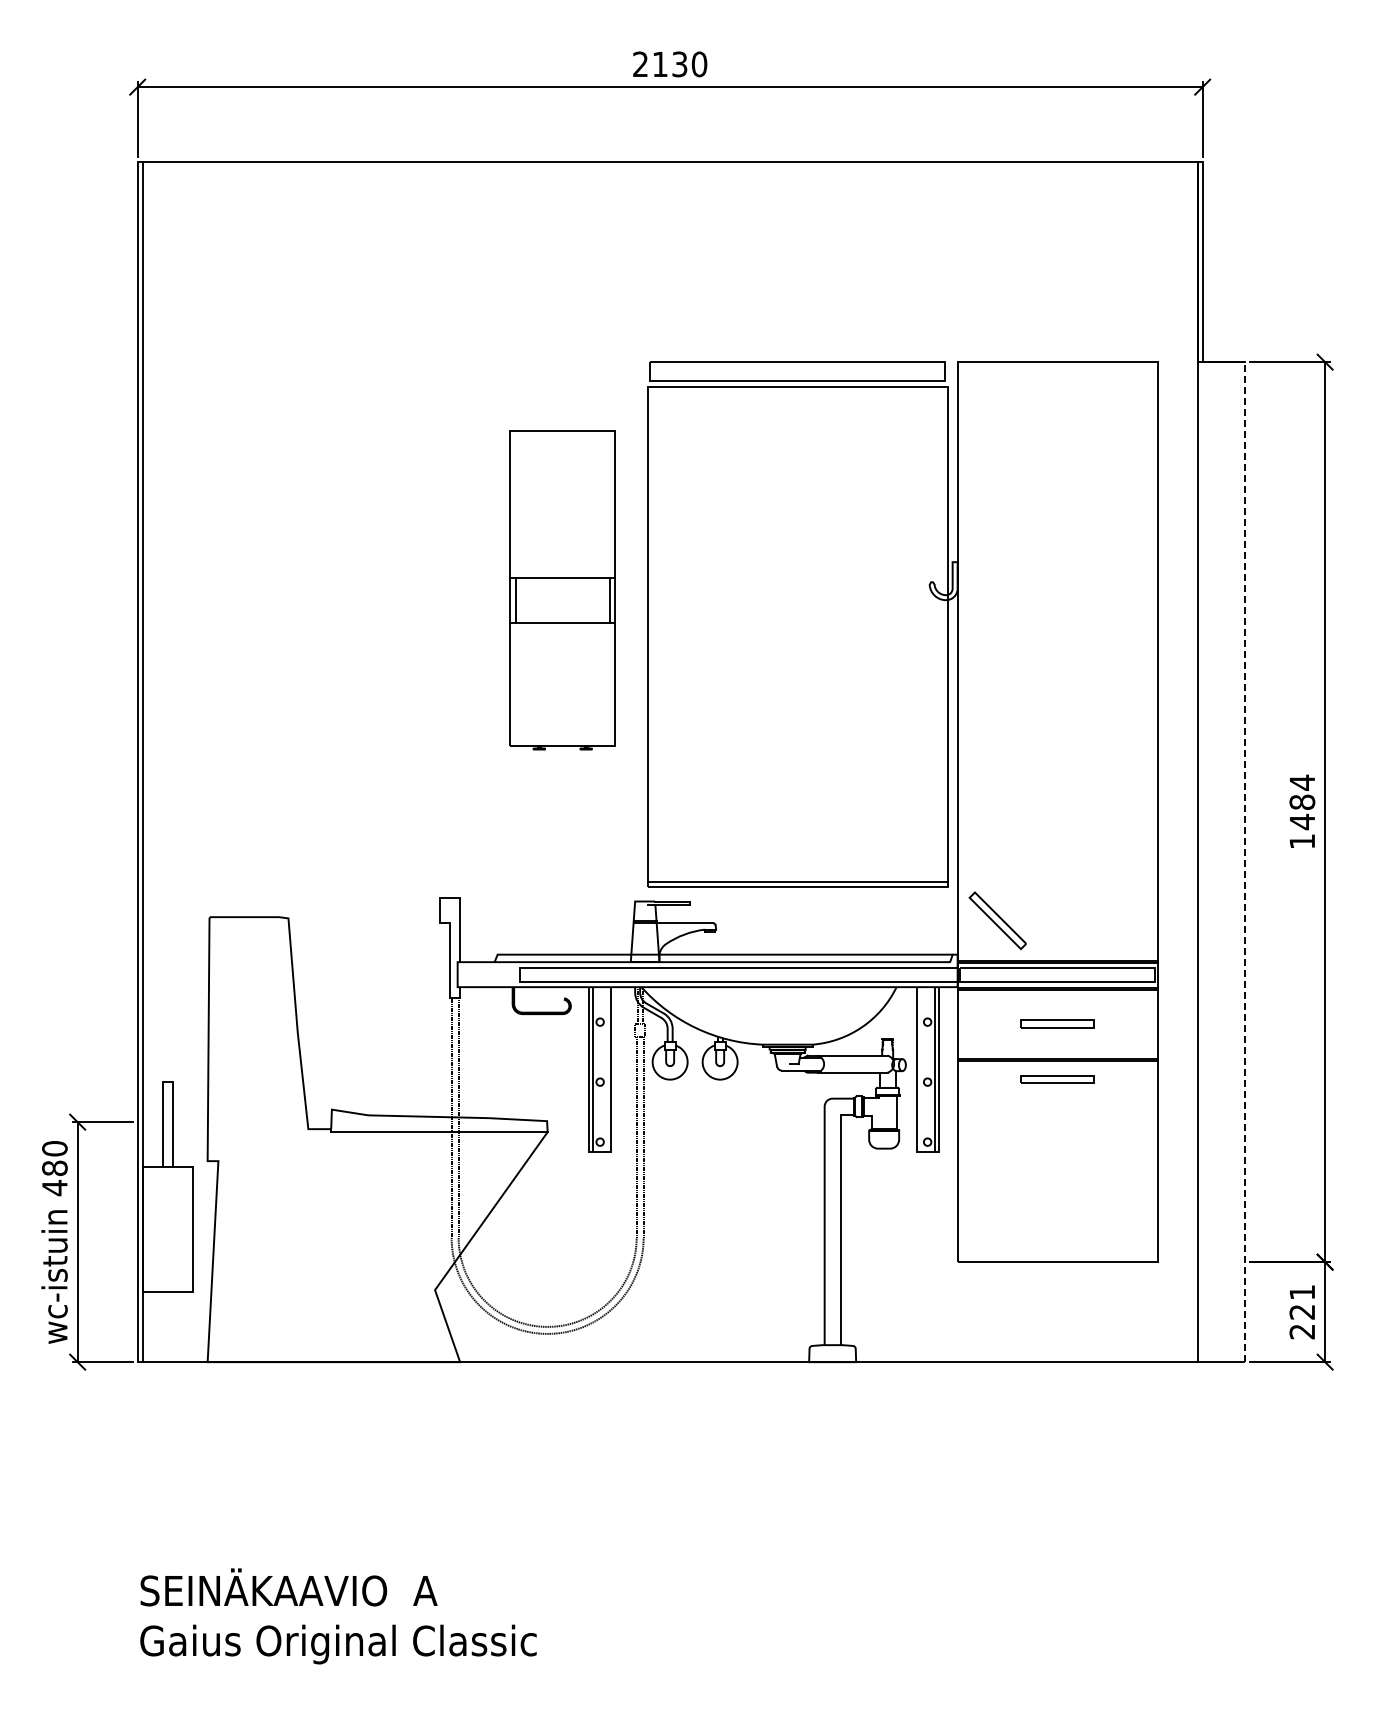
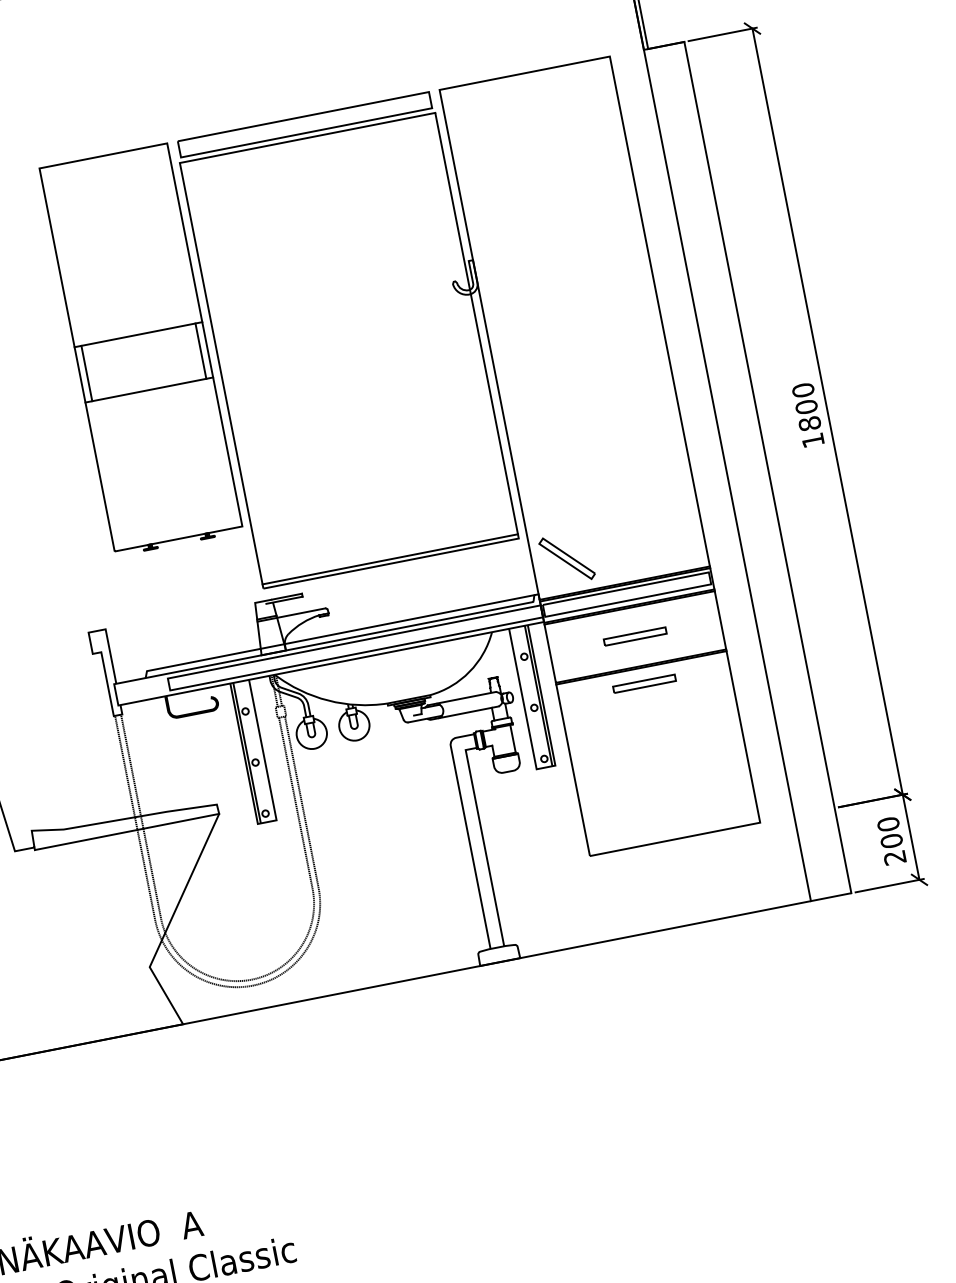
part: (562, 589) -> (141, 349), size x1.43
text: (1302, 802) -> (806, 407), 1484 -> 1800
line: (1245, 862) -> (768, 467), dashed -> solid
text: (1302, 1301) -> (890, 831), 221 -> 200

